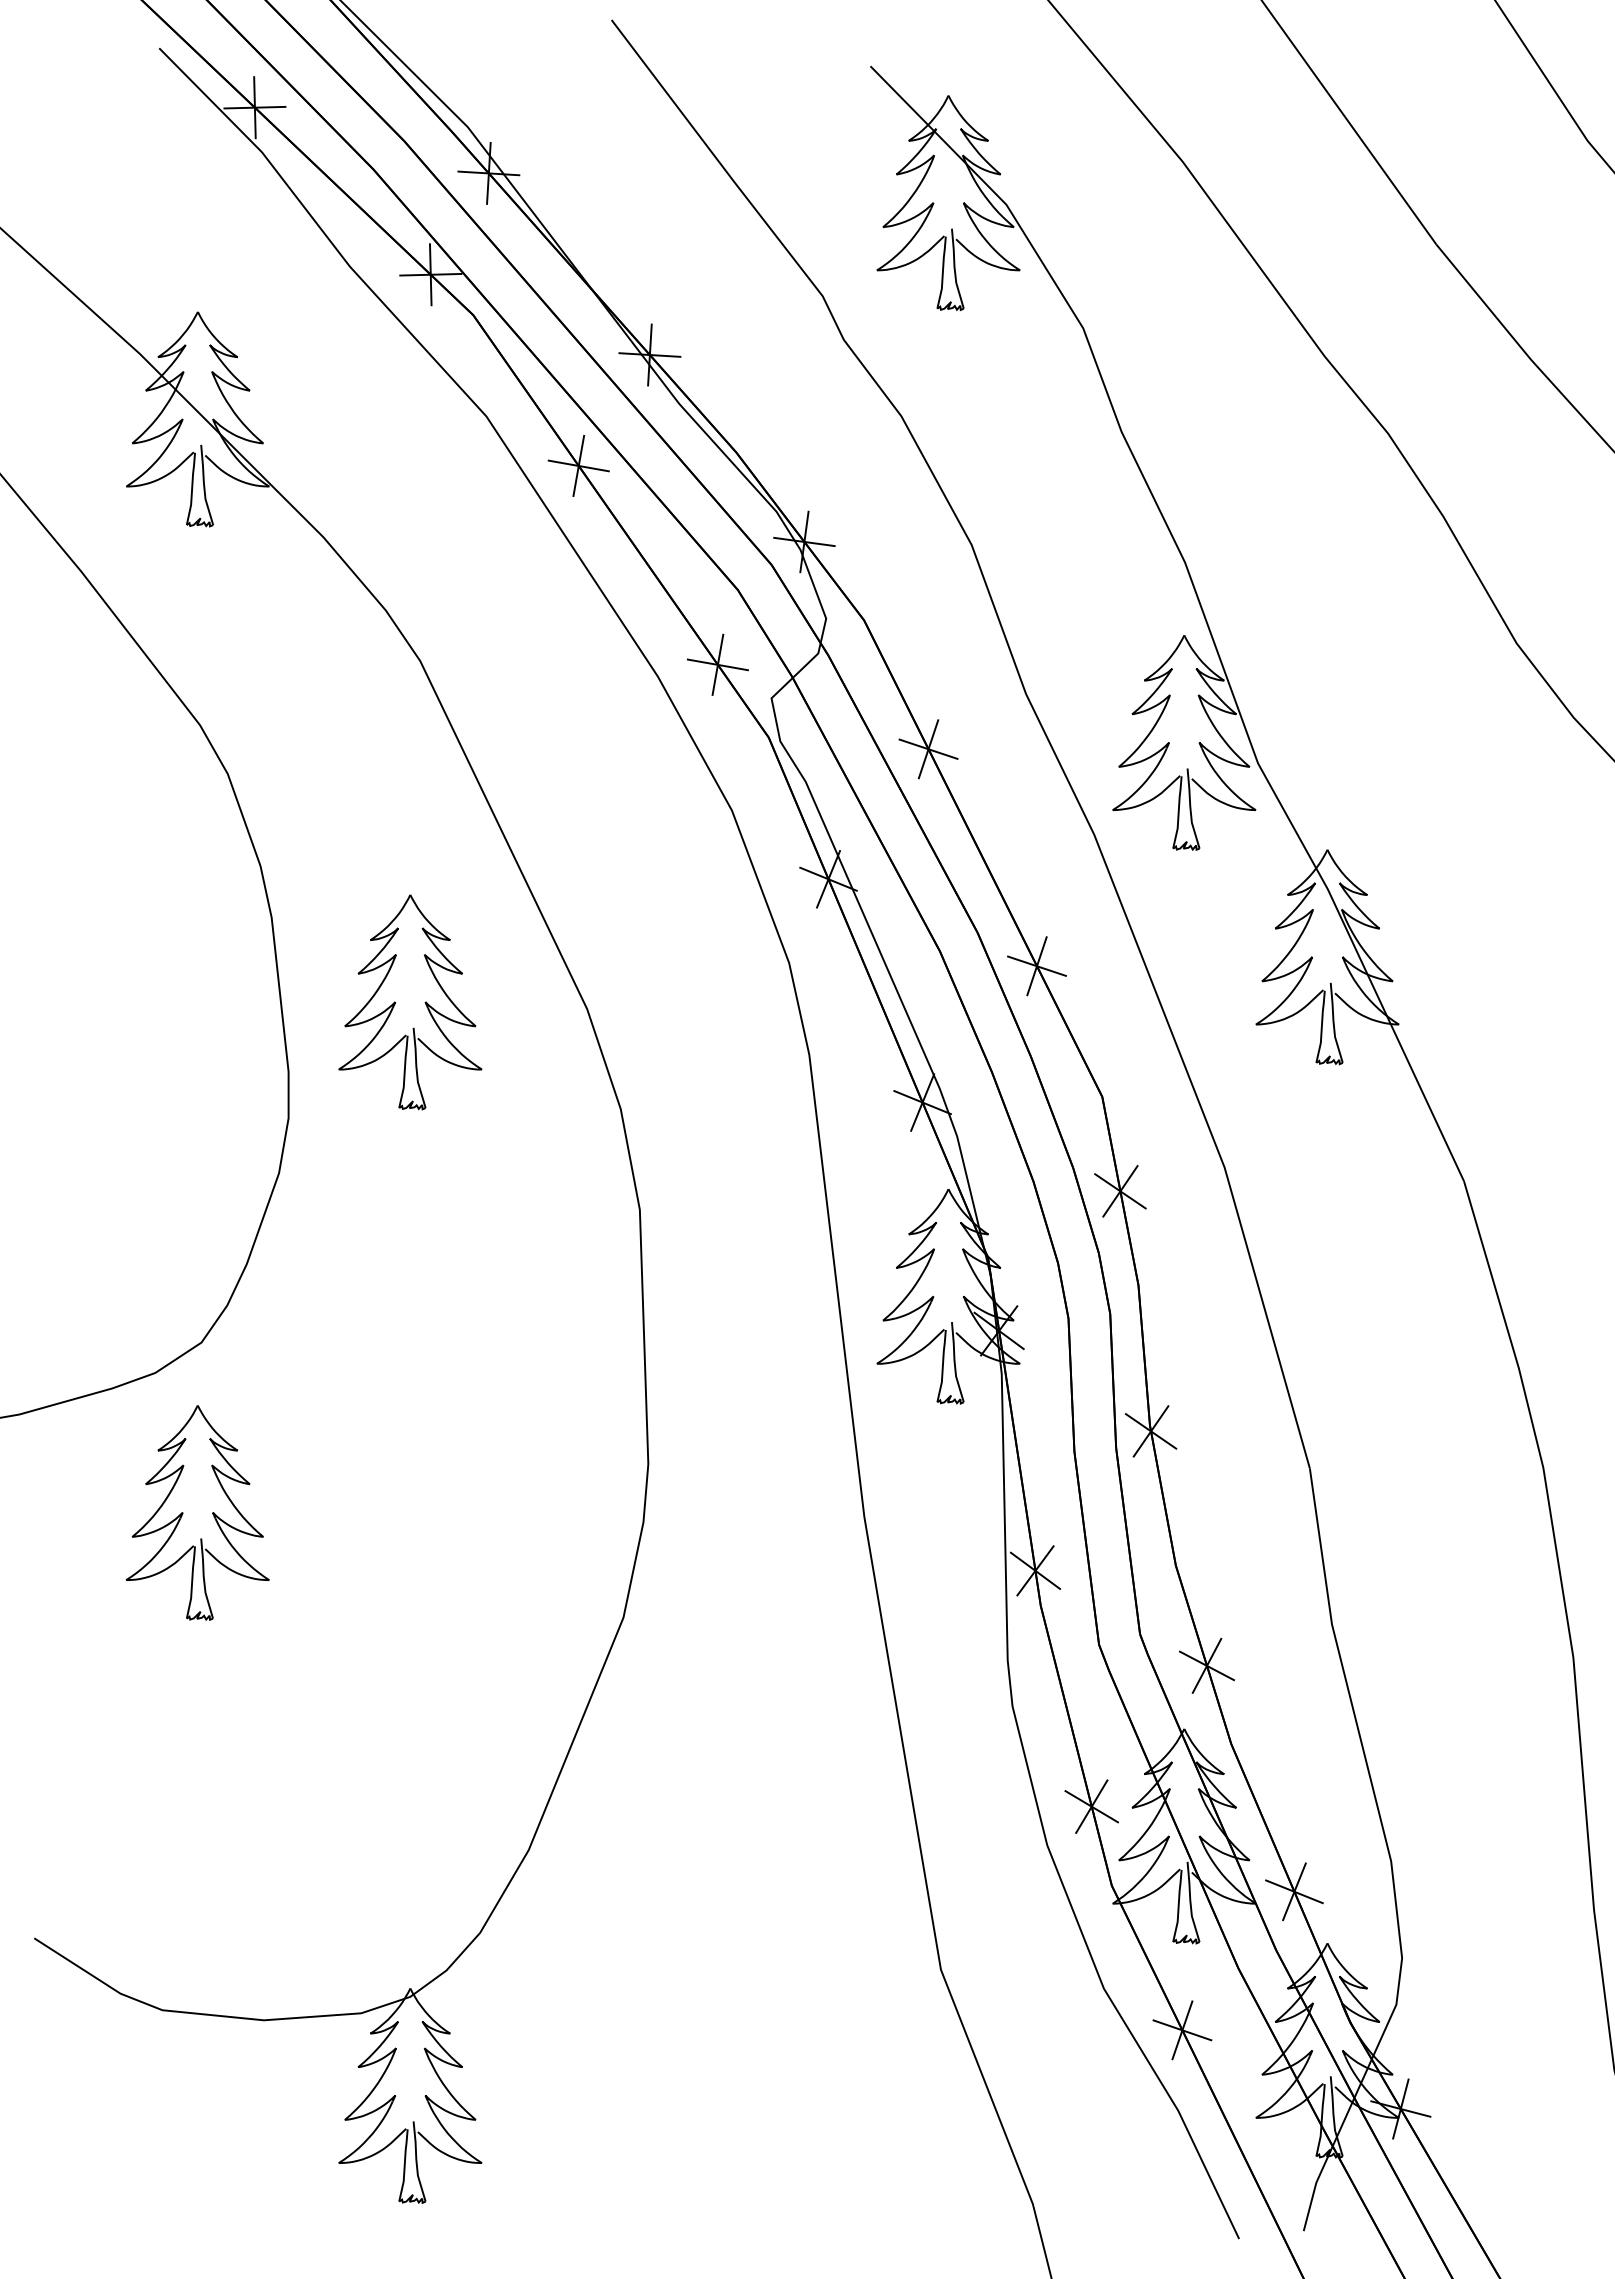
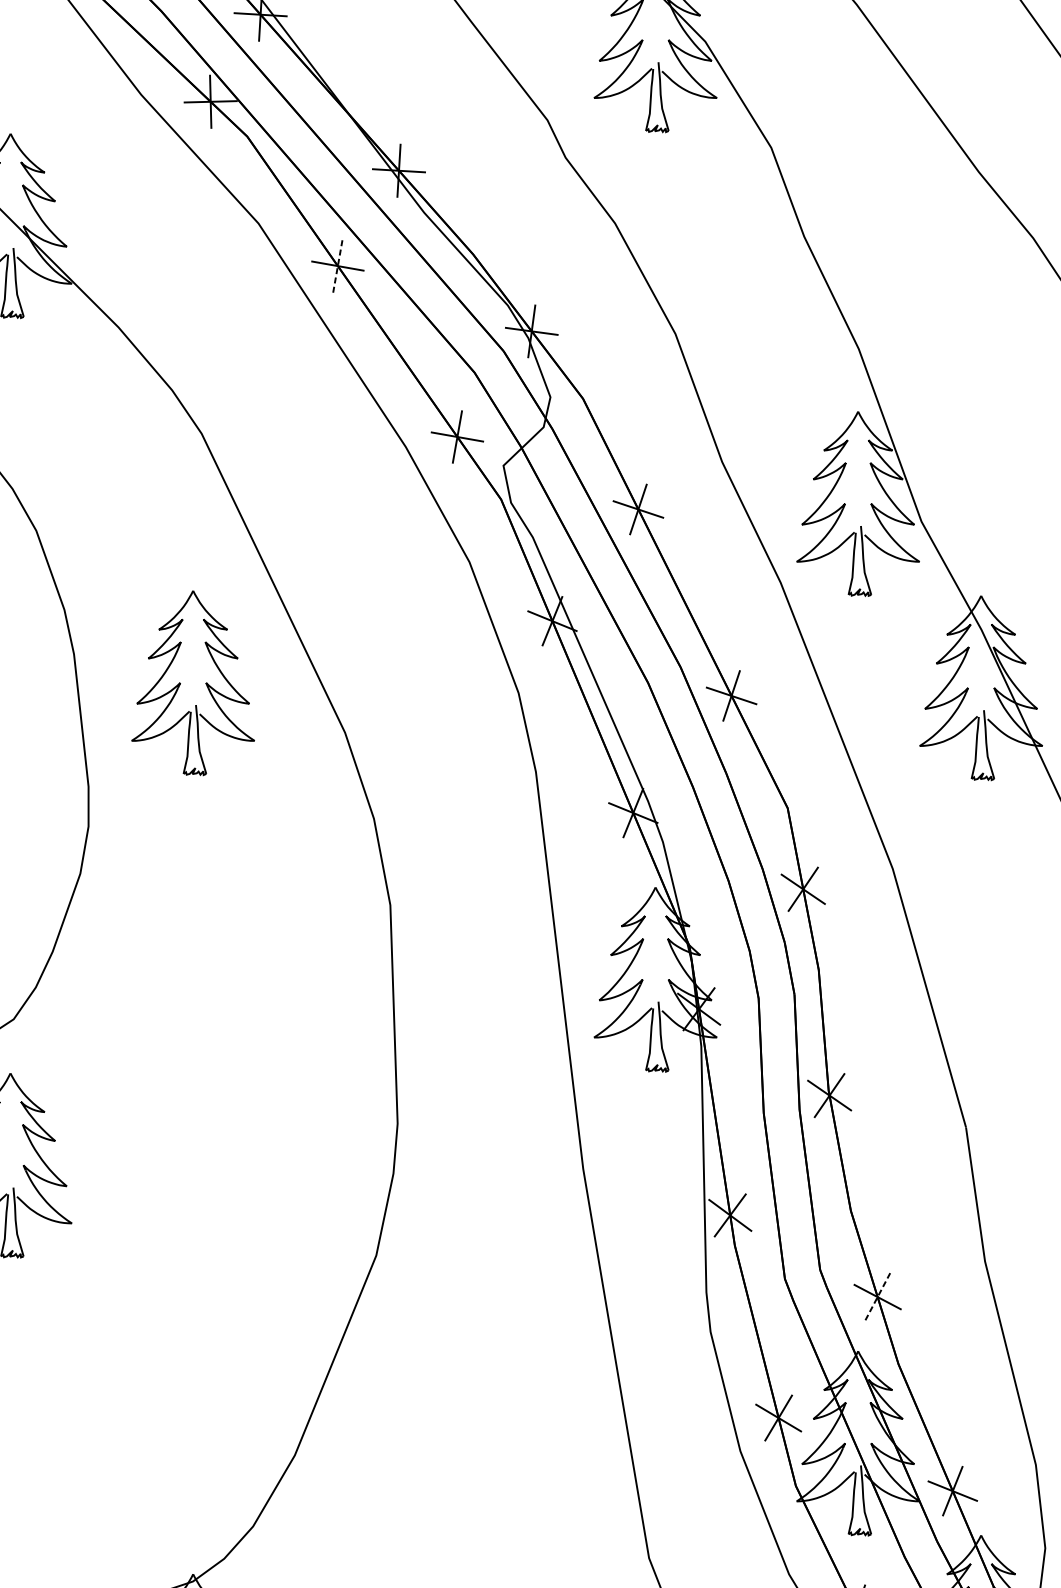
line: (578, 465) -> (337, 265), solid -> dashed
part: (396, 1002) -> (181, 683), moved
line: (1207, 1665) -> (878, 1296), solid -> dashed

